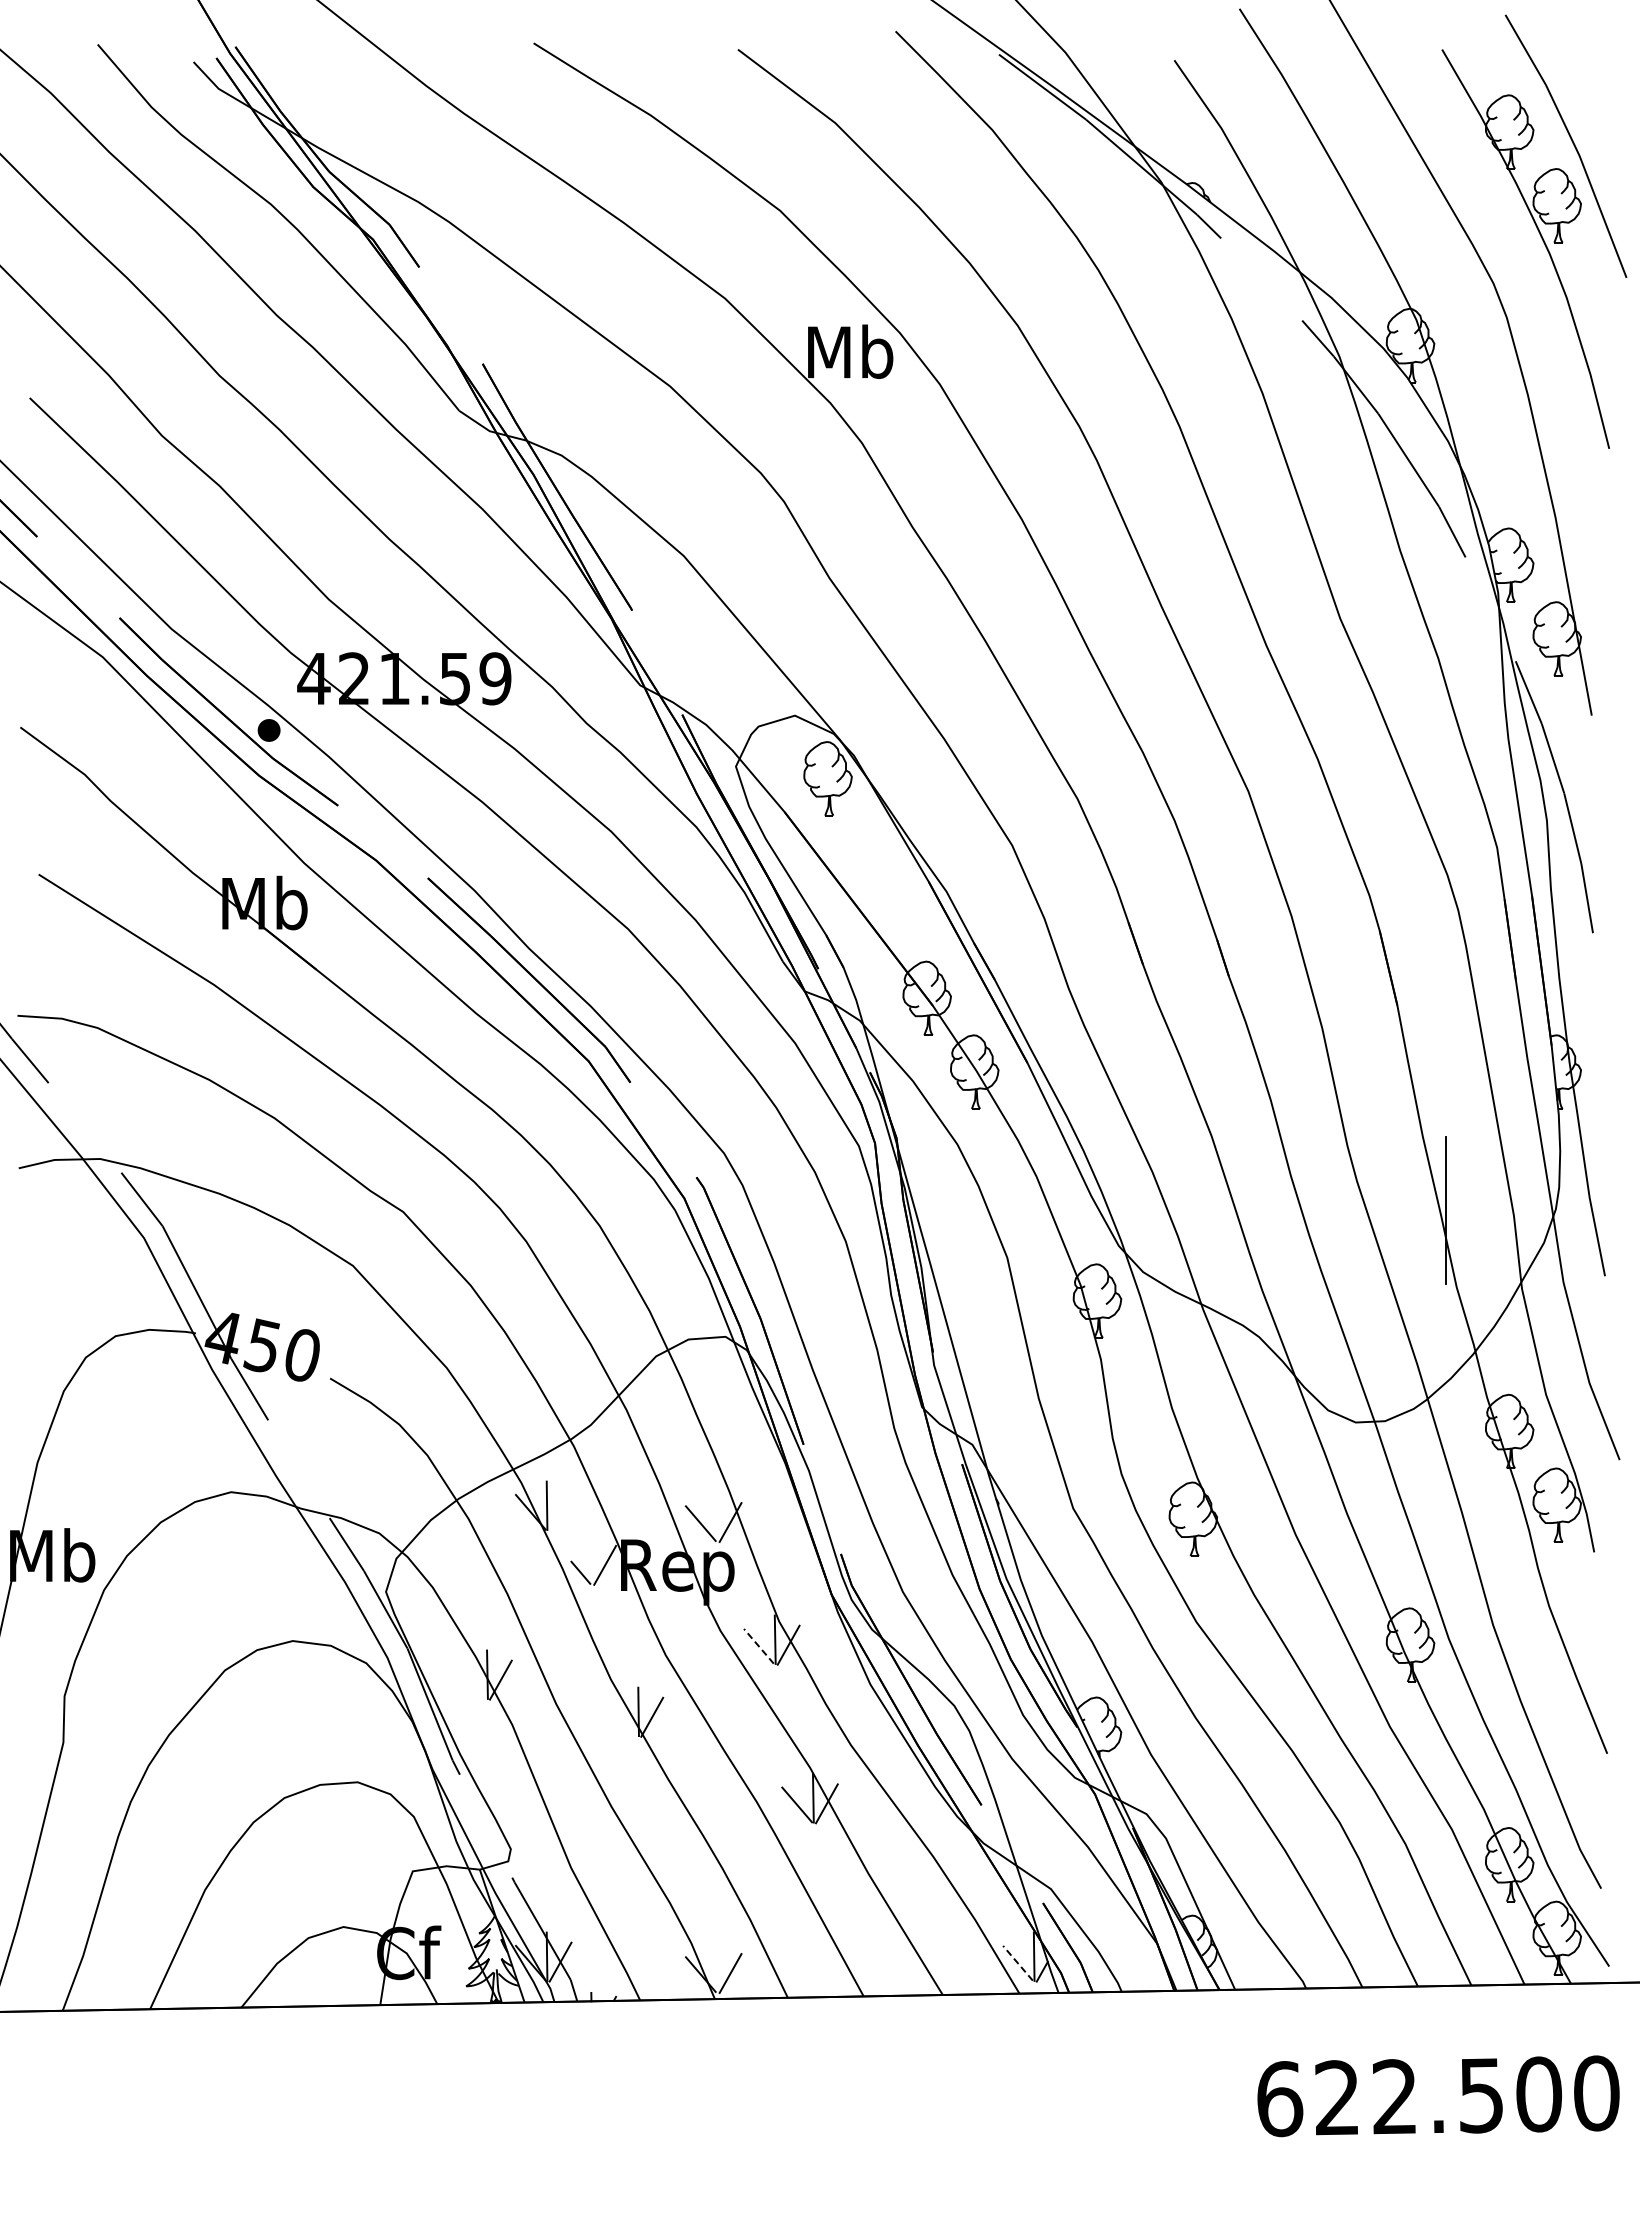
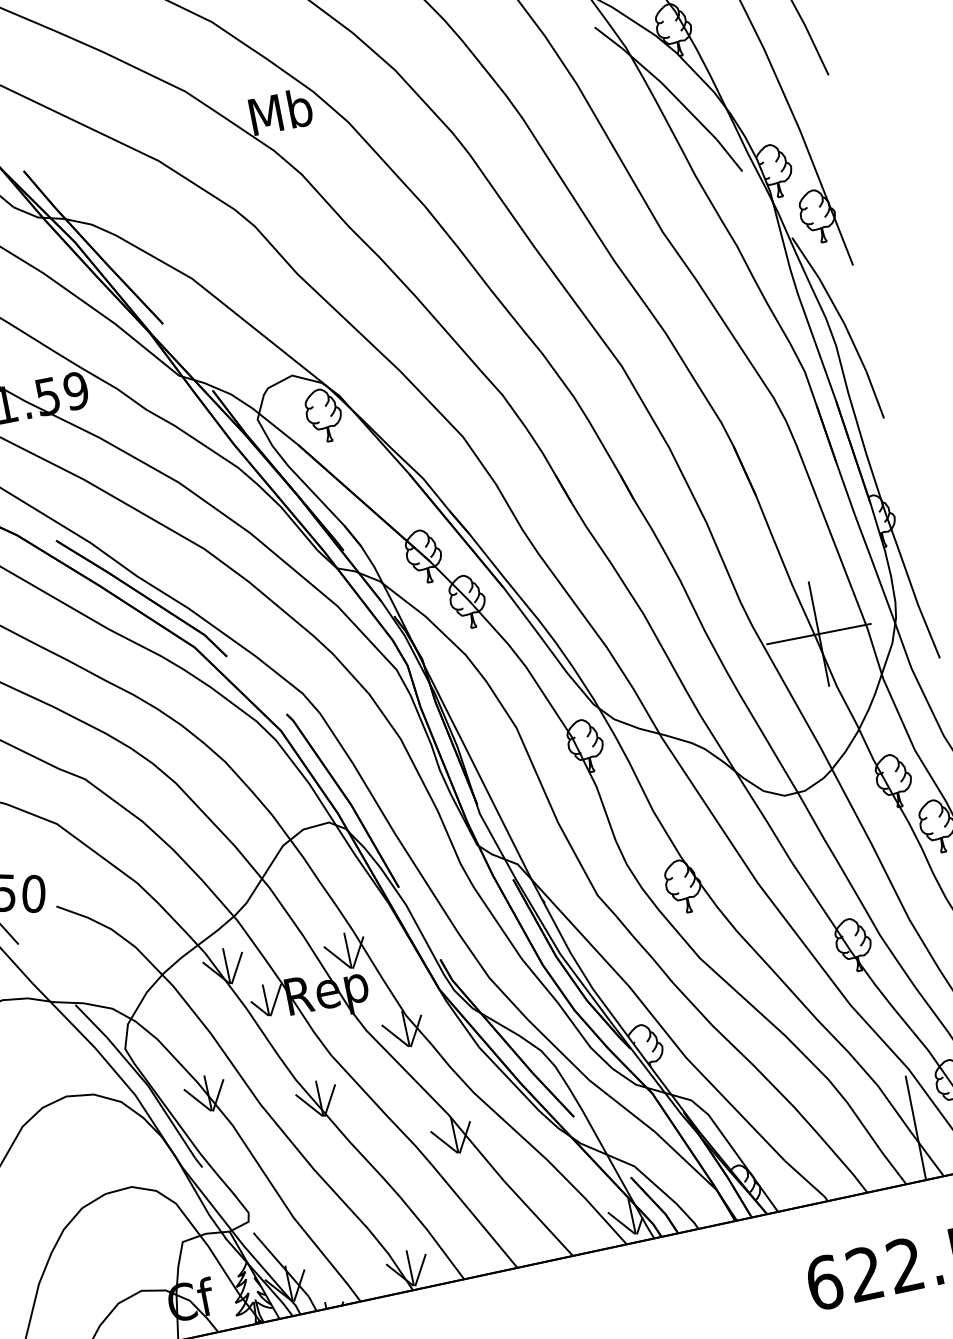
line: (1445, 1210) -> (818, 634), added
line: (560, 1510) -> (236, 967), added
line: (716, 1516) -> (347, 950), added
line: (591, 1562) -> (265, 999), added
line: (758, 1646) -> (395, 1036), dashed -> solid
line: (471, 1680) -> (197, 1099), added
line: (622, 1718) -> (309, 1105), added
line: (1446, 1912) -> (916, 1128), added
line: (1017, 1963) -> (621, 1223), dashed -> solid
line: (716, 1967) -> (409, 1267), added

